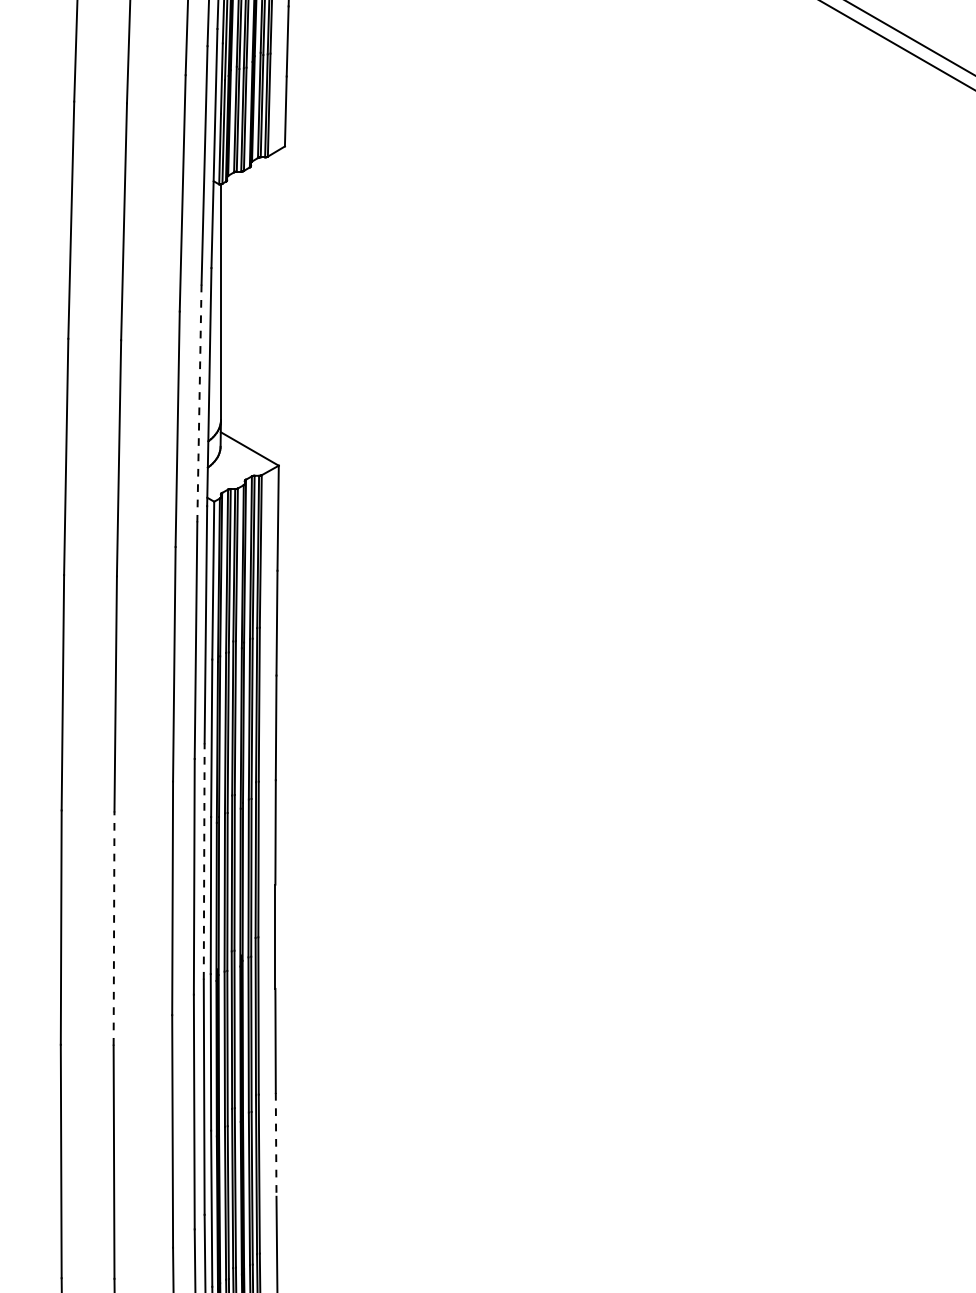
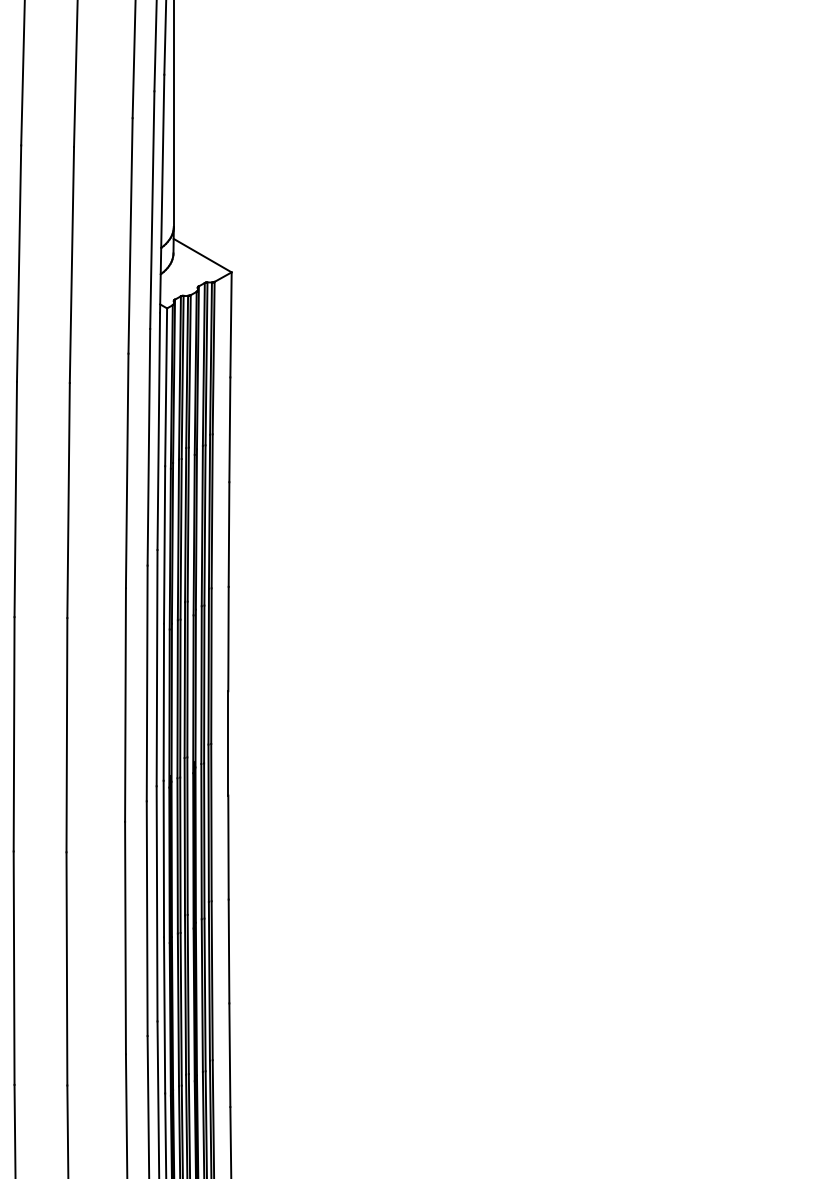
line: (199, 403) -> (152, 210), dashed -> solid
line: (204, 860) -> (157, 667), dashed -> solid
line: (114, 928) -> (67, 735), dashed -> solid
line: (276, 1144) -> (229, 951), dashed -> solid

